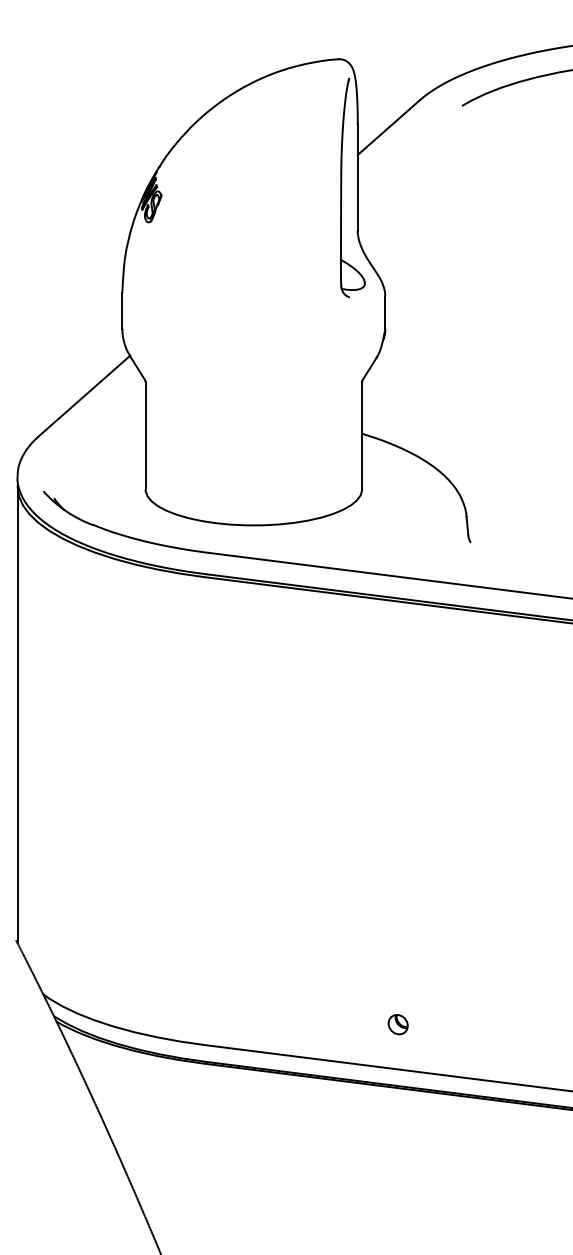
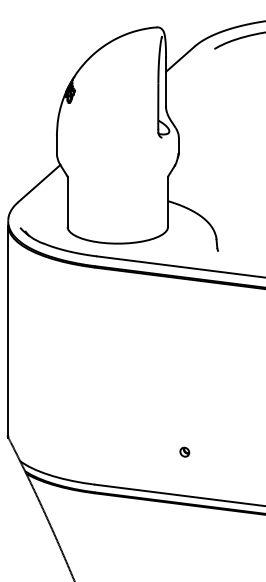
part: (397, 1023) -> (184, 451), moved

